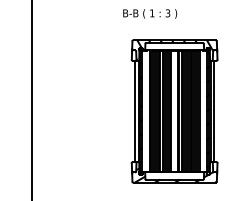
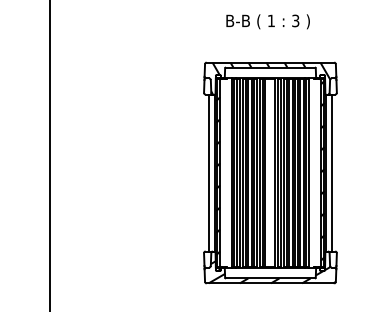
text: (150, 13) -> (268, 21), moved

